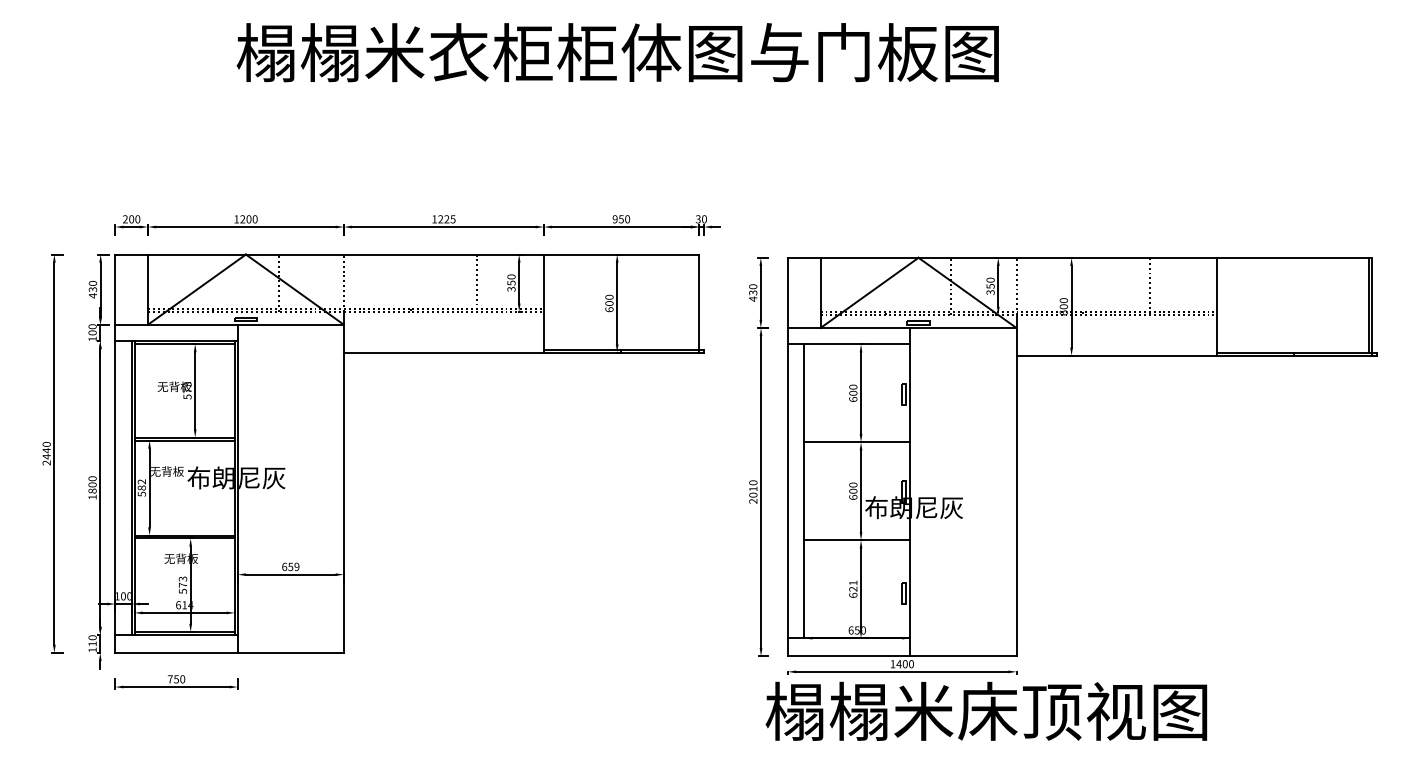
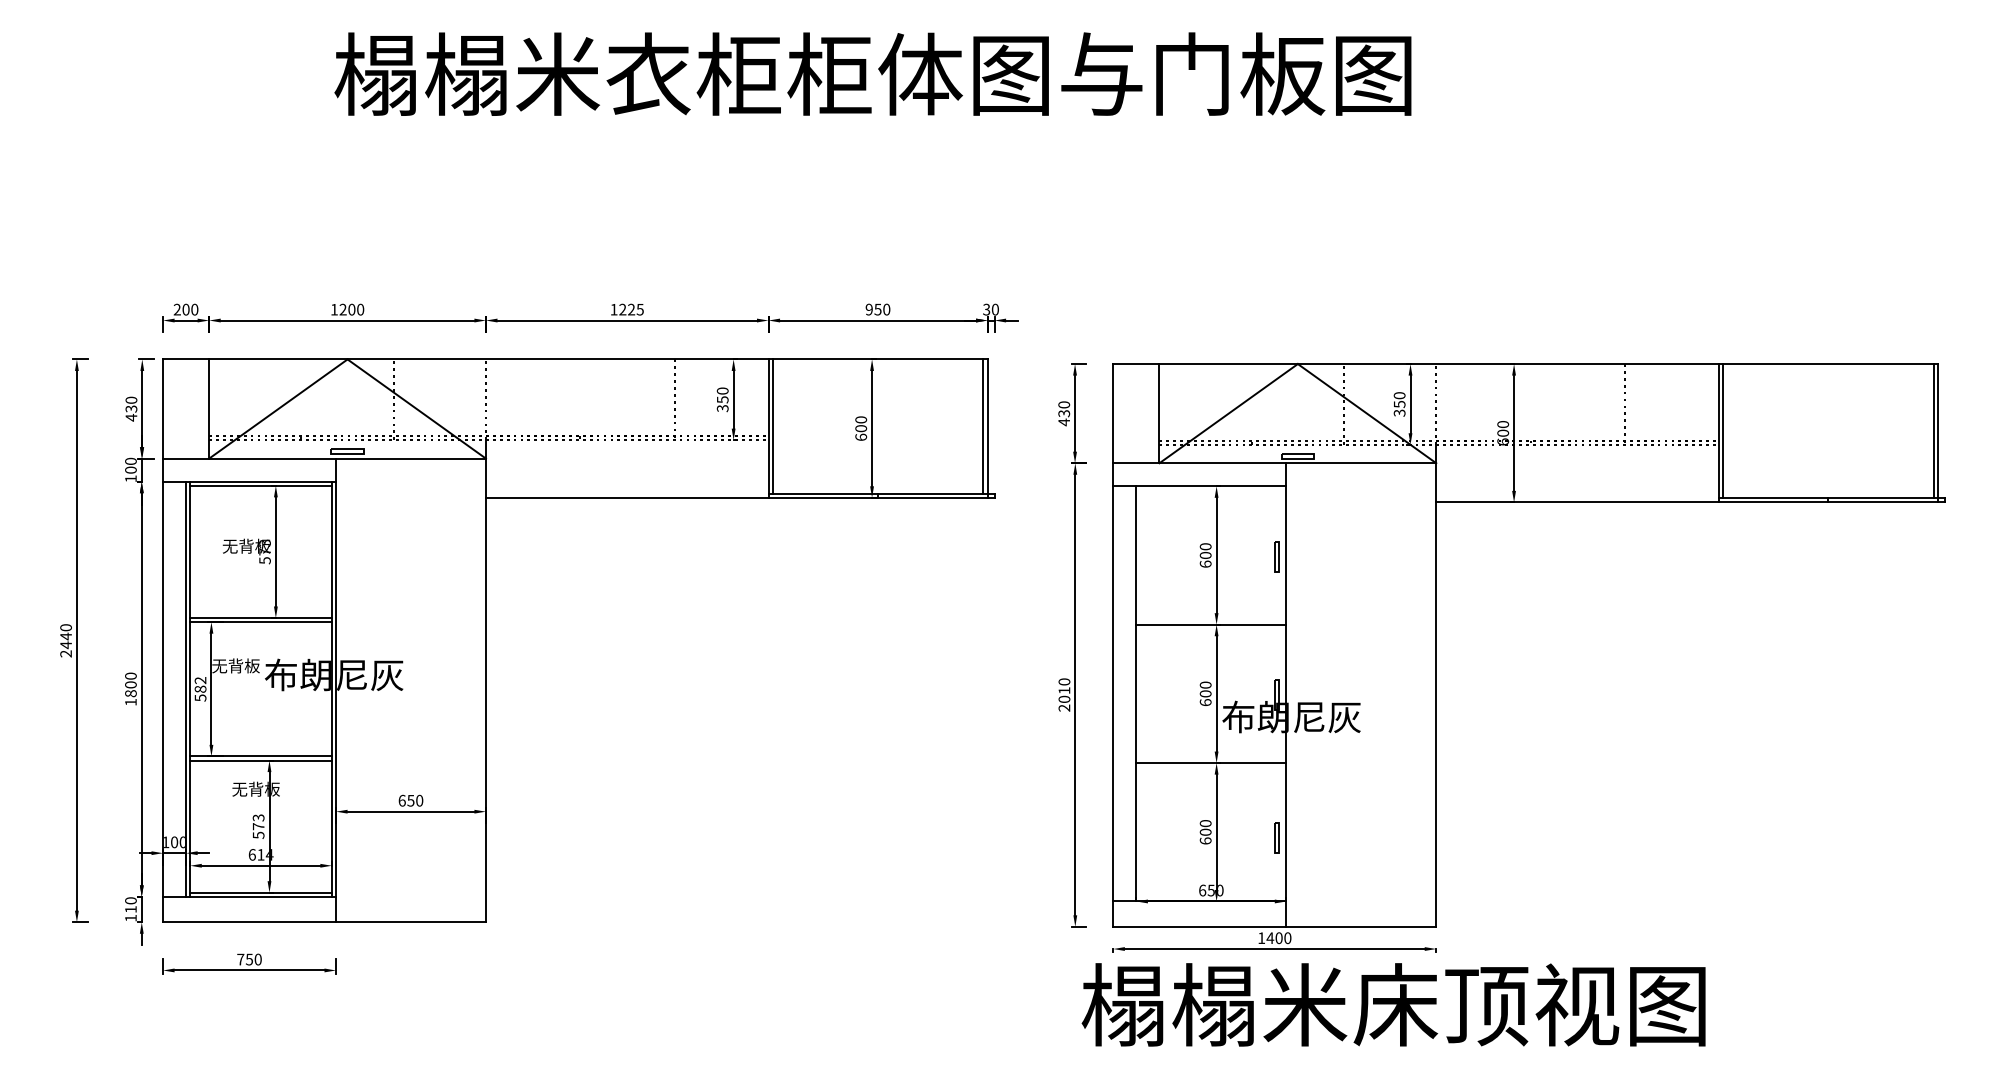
line: (546, 302) -> (772, 426), added
line: (696, 302) -> (983, 426), added
line: (1219, 305) -> (1722, 431), added
text: (296, 566) -> (419, 800), 659 -> 650
text: (853, 585) -> (1205, 827), 621 -> 600

